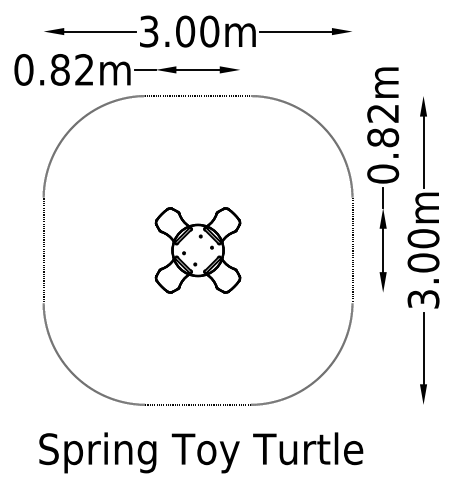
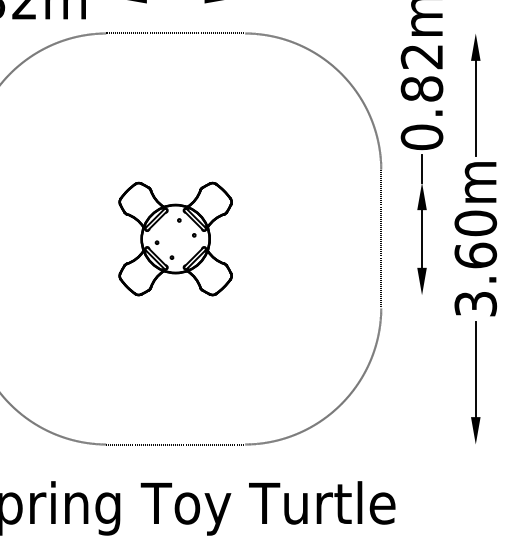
text: (423, 262) -> (475, 255), 3.00m -> 3.60m

